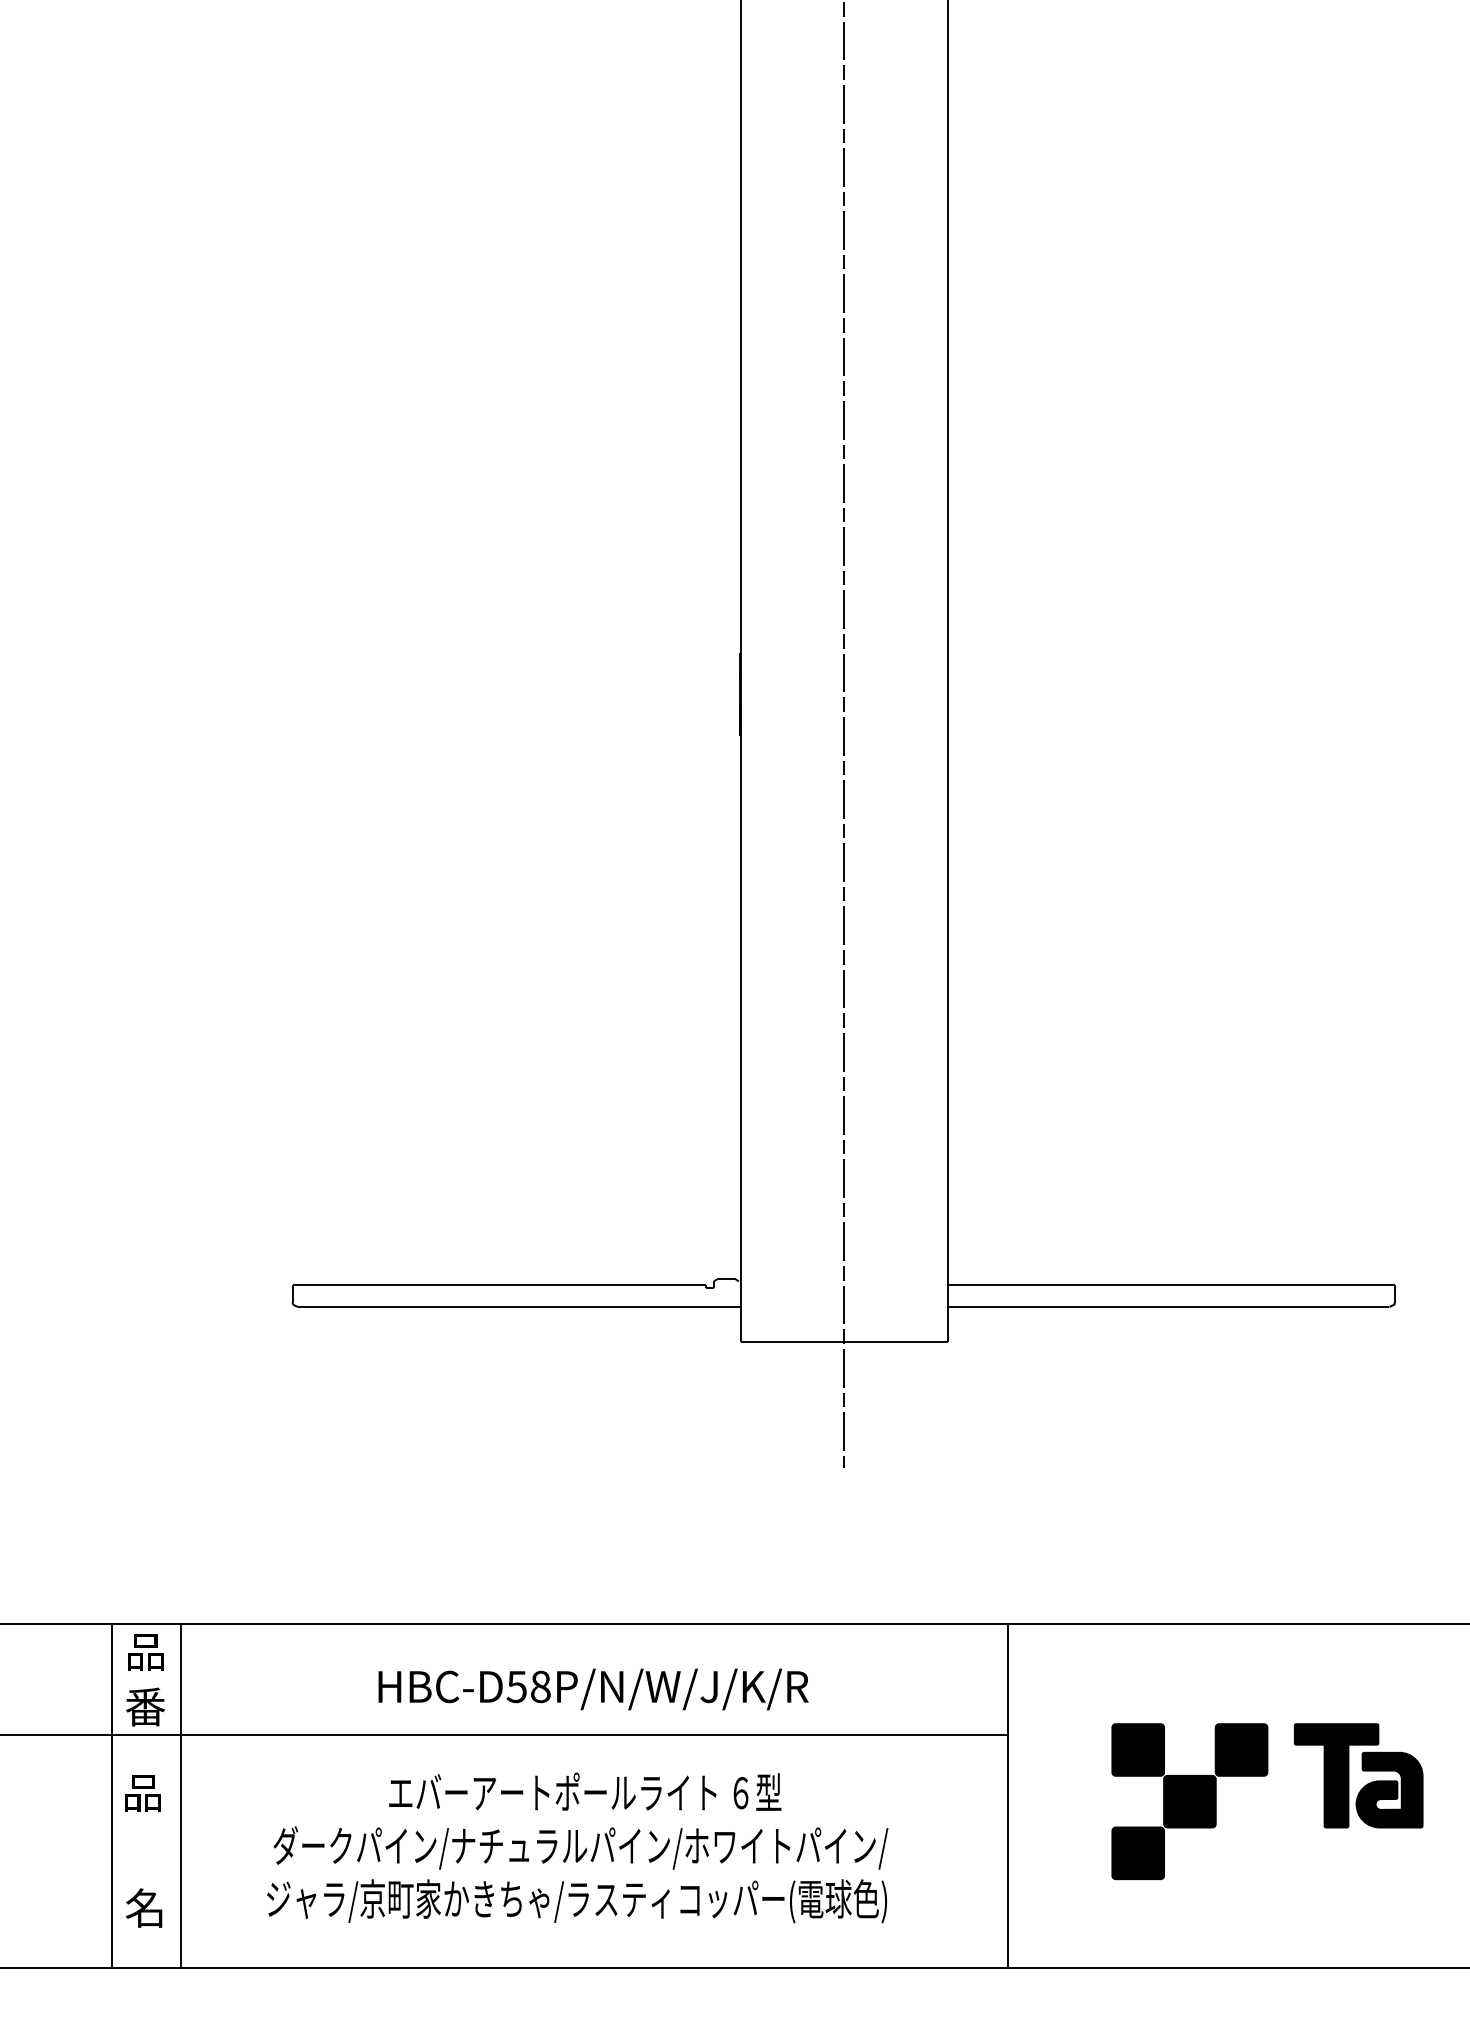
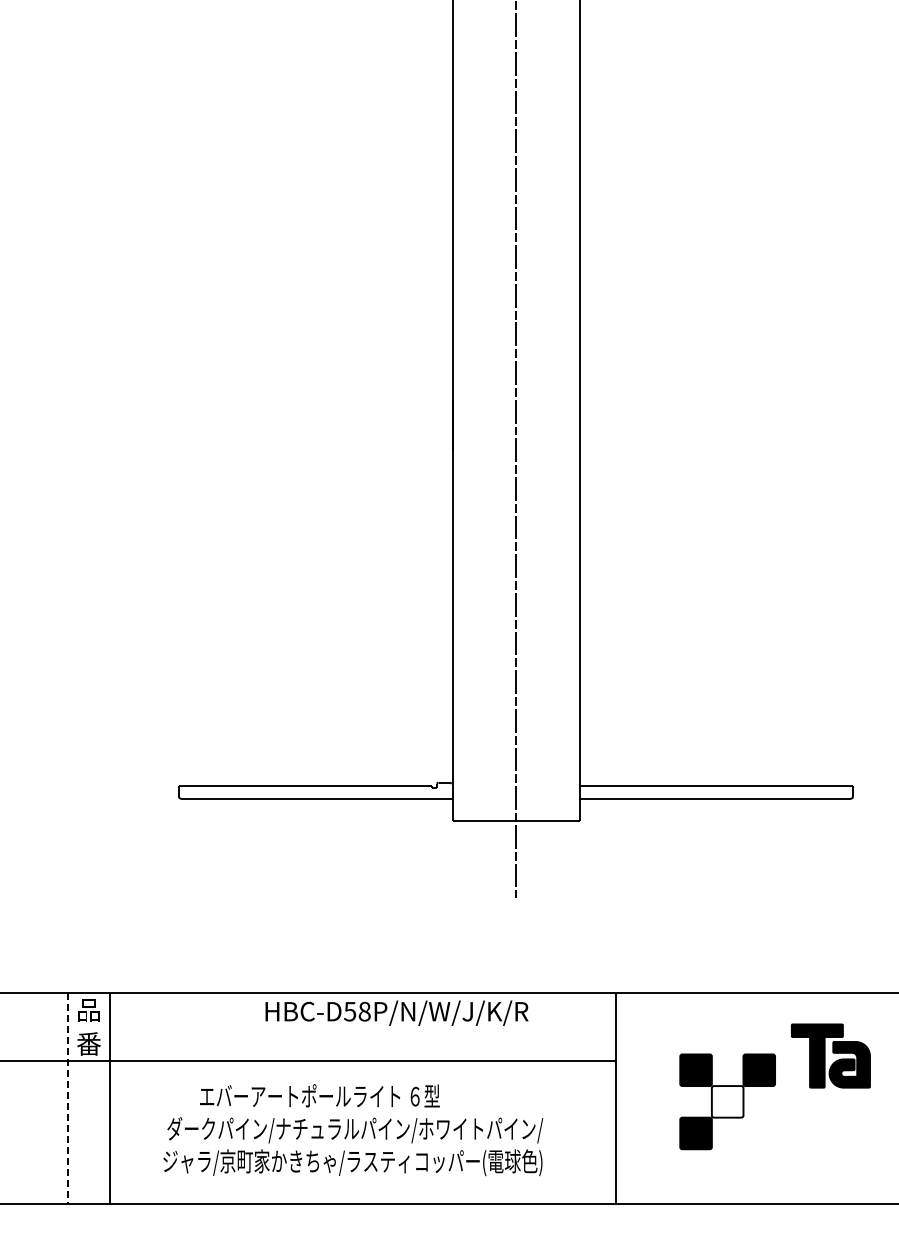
text: (592, 1688) -> (396, 1012), moved
part: (1358, 1774) -> (830, 1055), moved
text: (584, 1791) -> (319, 1095), moved
part: (143, 1792) -> (87, 1096), removed
line: (111, 1797) -> (68, 1099), solid -> dashed
fill: (1189, 1801) -> (727, 1101), removed
part: (144, 1907) -> (88, 1166), removed

